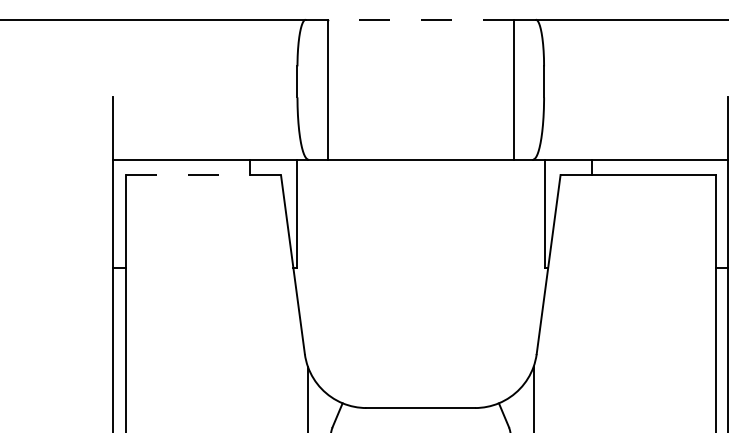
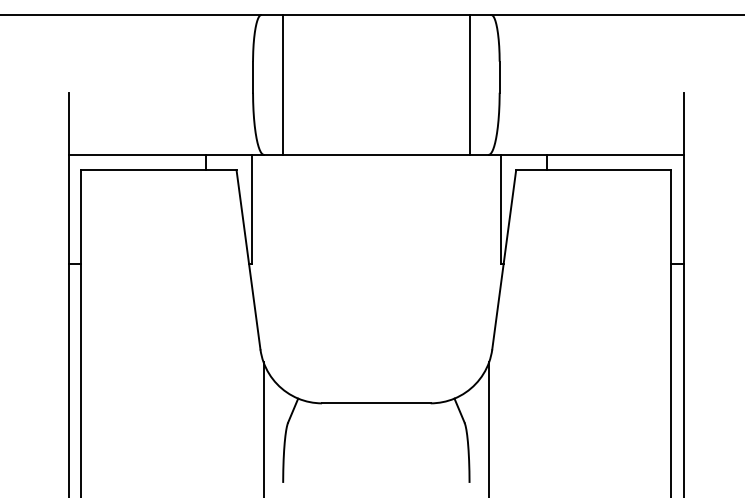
line: (419, 20) -> (375, 15), dashed -> solid
line: (202, 175) -> (158, 170), dashed -> solid

